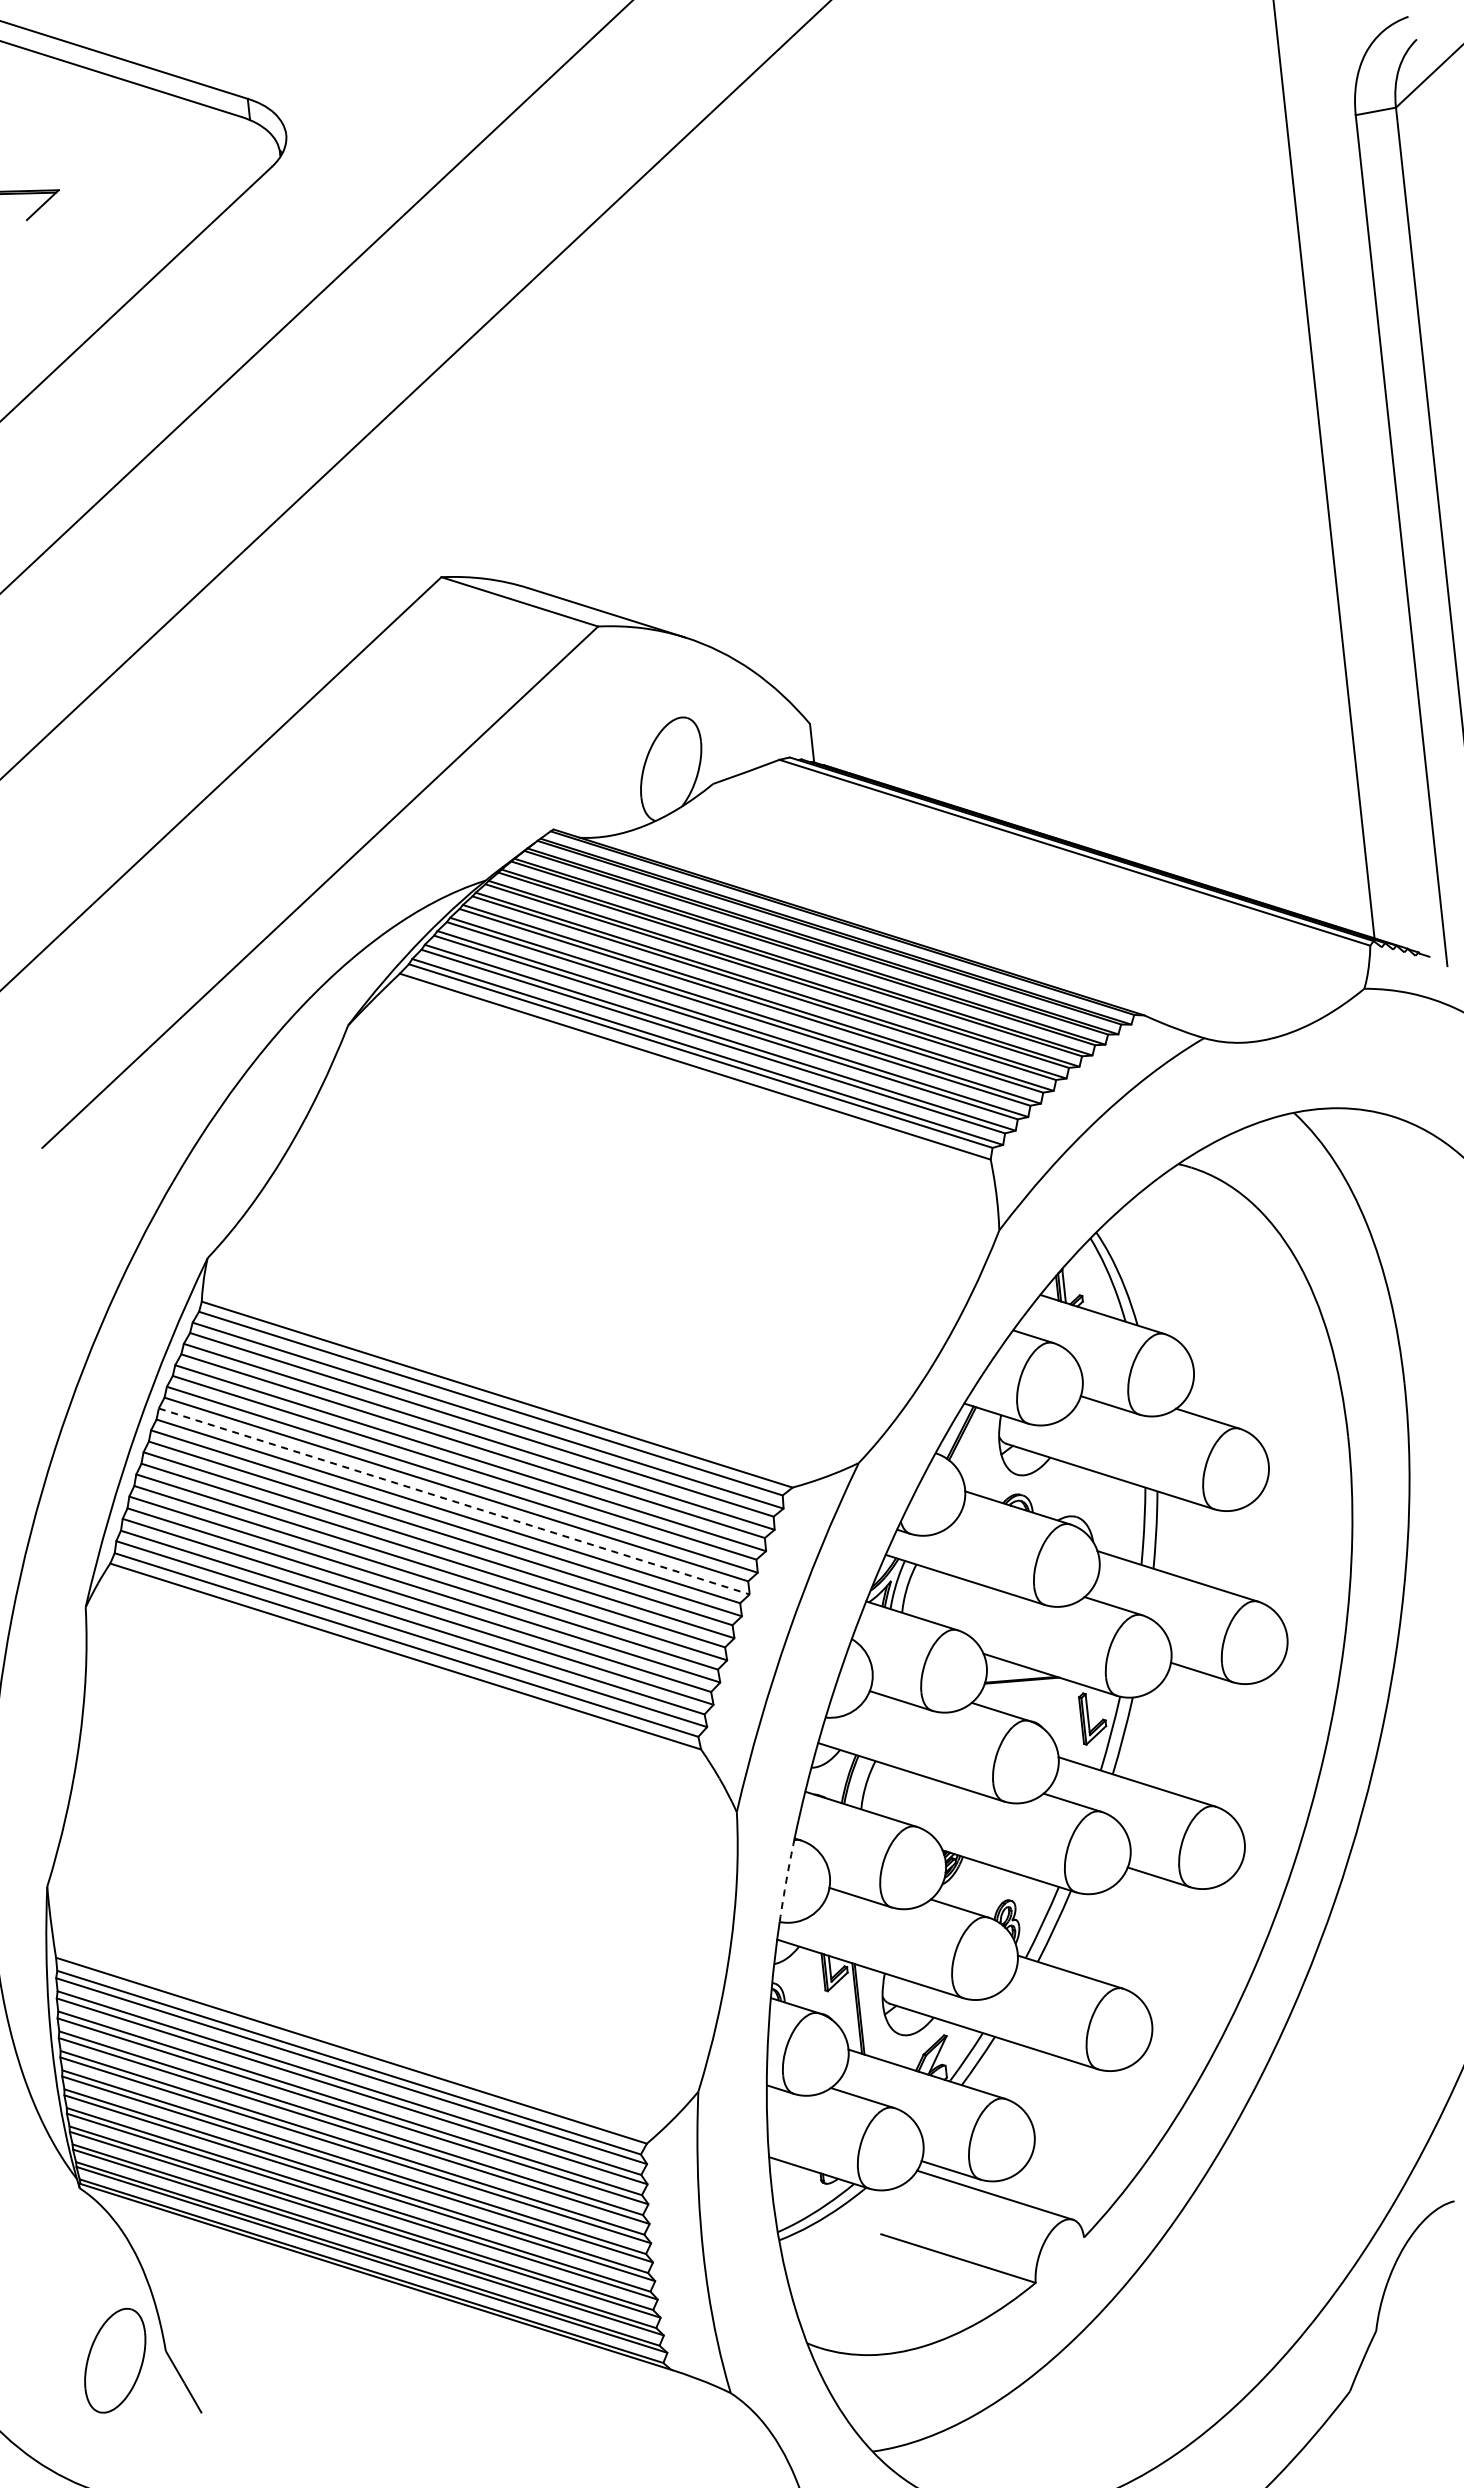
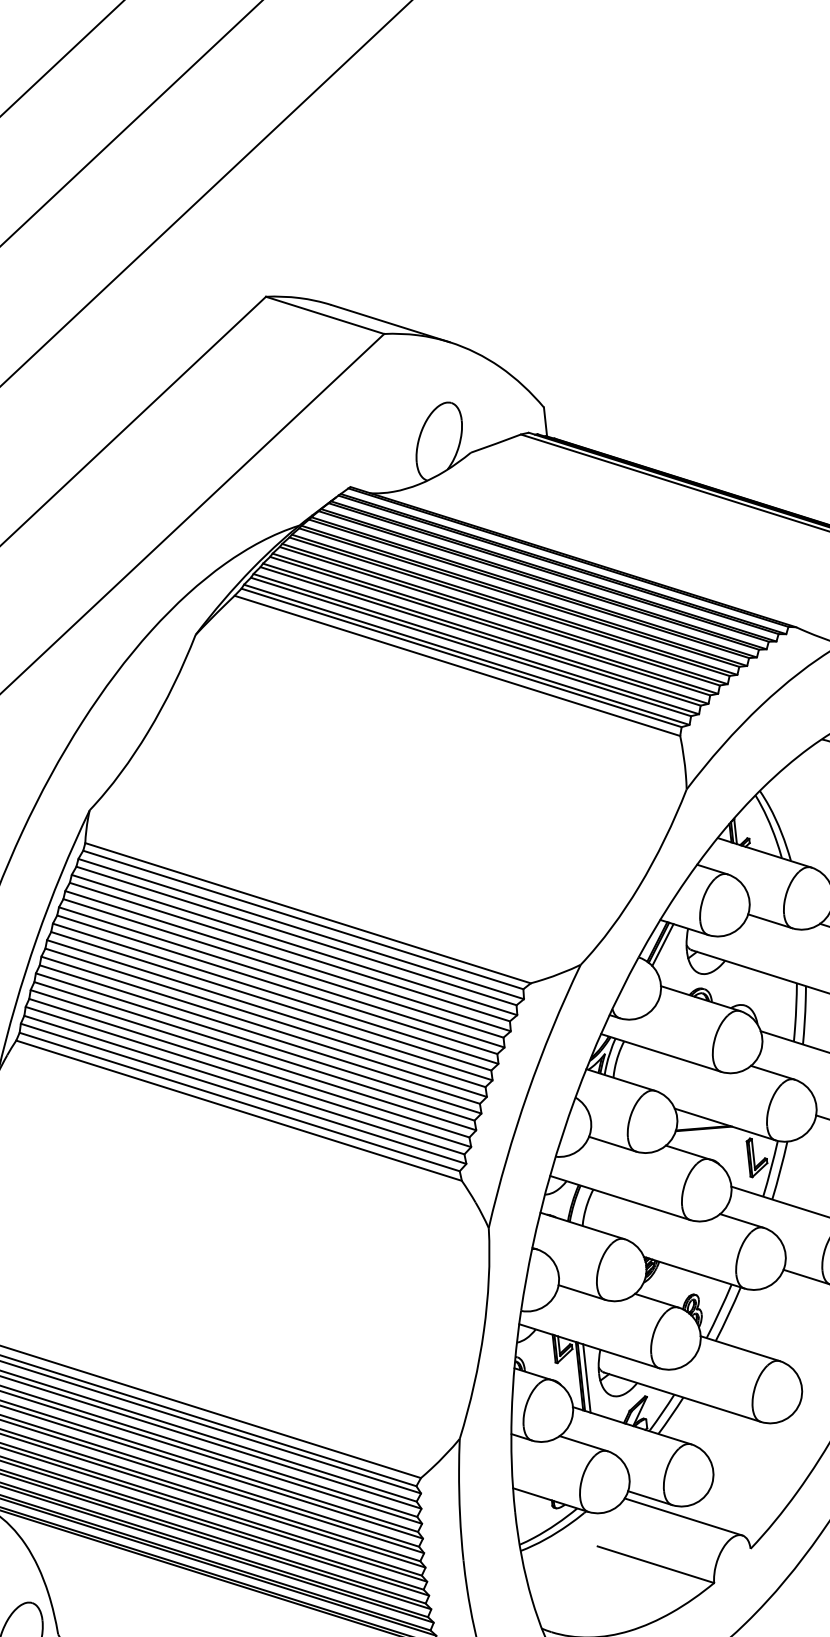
line: (967, 1436) -> (662, 944), added
line: (454, 1501) -> (275, 993), dashed -> solid
arc: (786, 1880) -> (526, 1279), dashed -> solid
line: (866, 2011) -> (586, 1378), added

